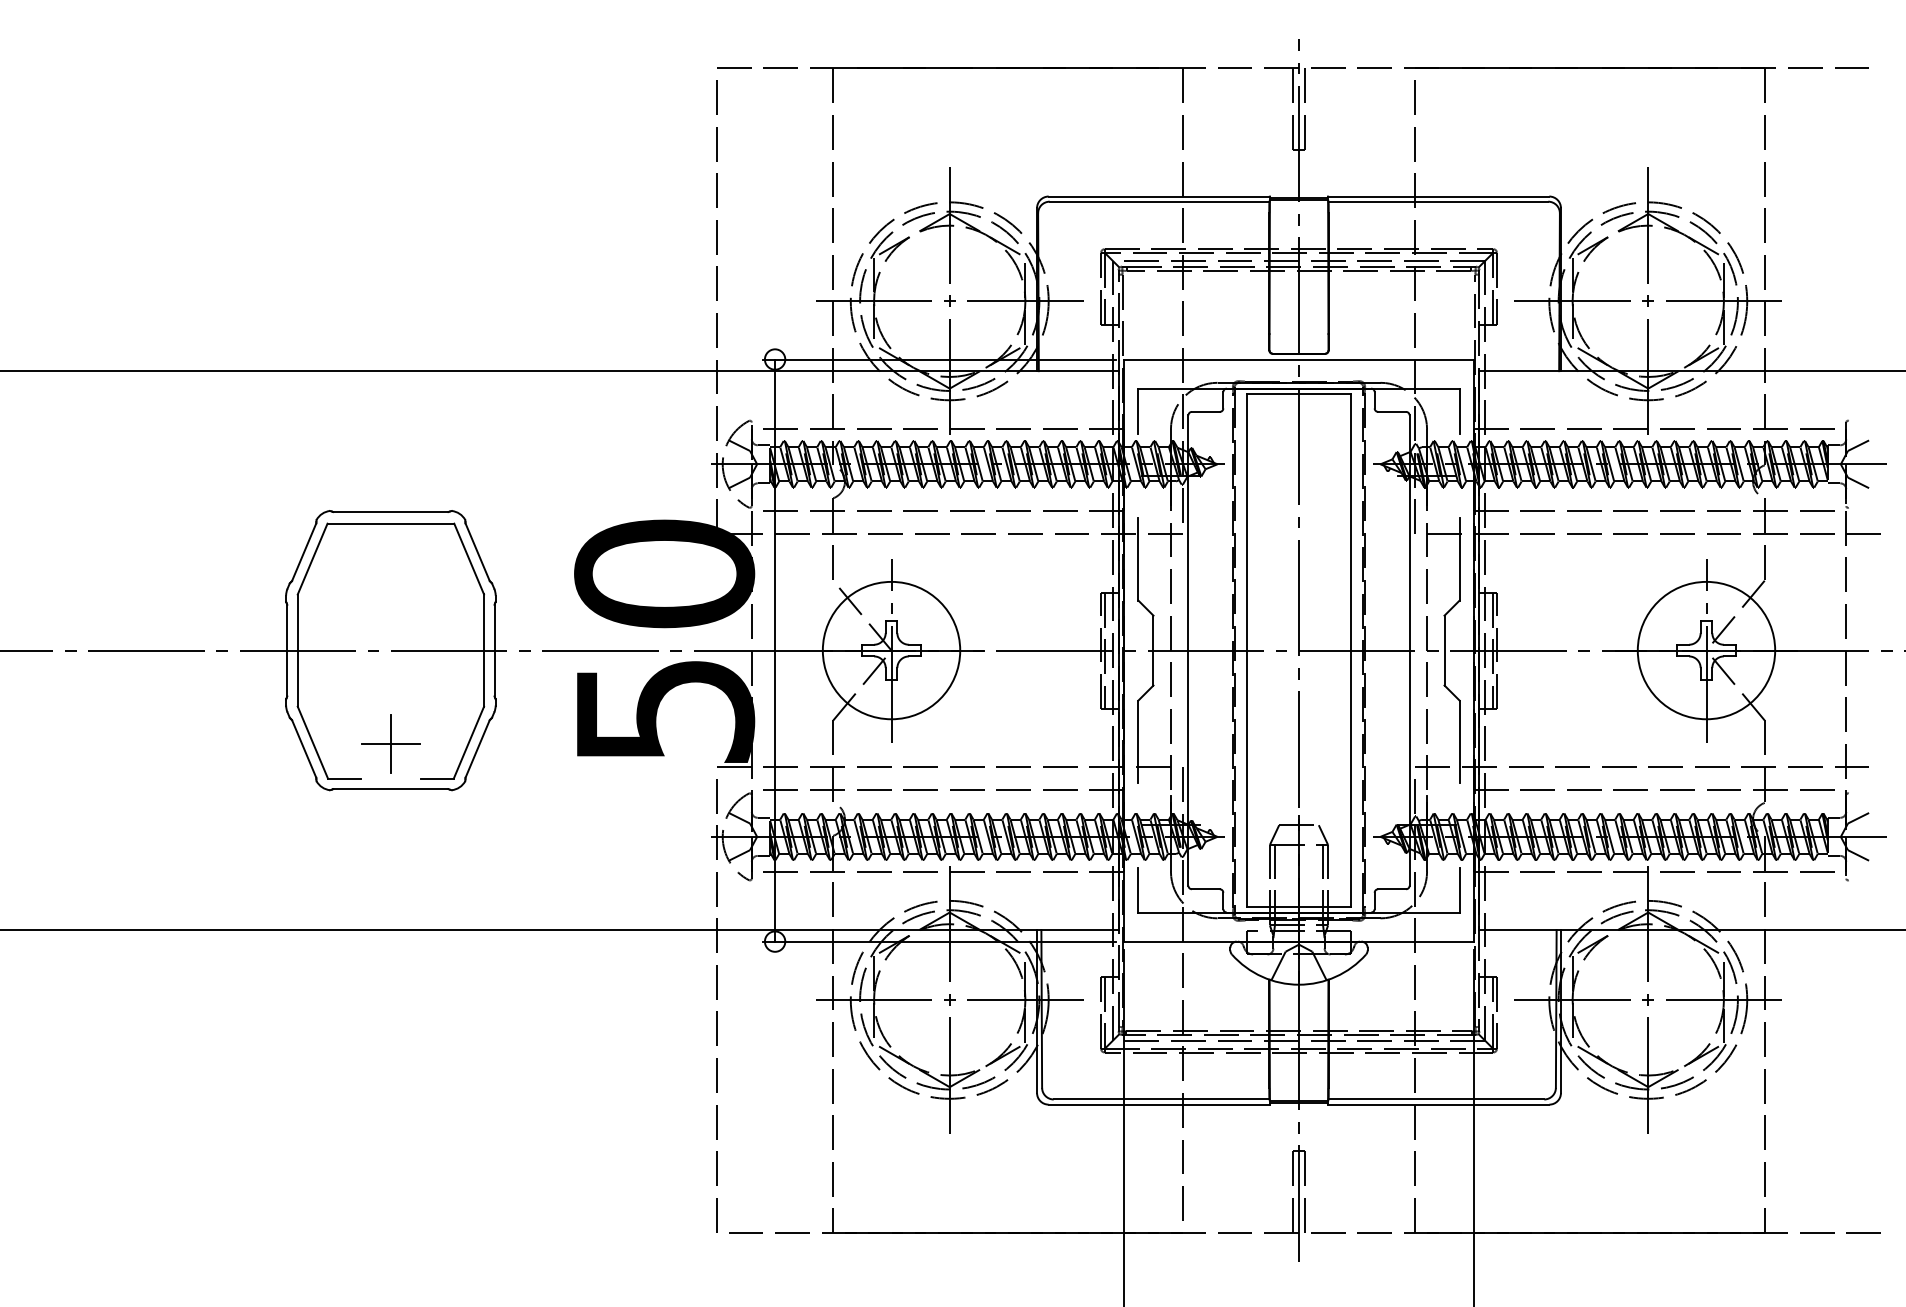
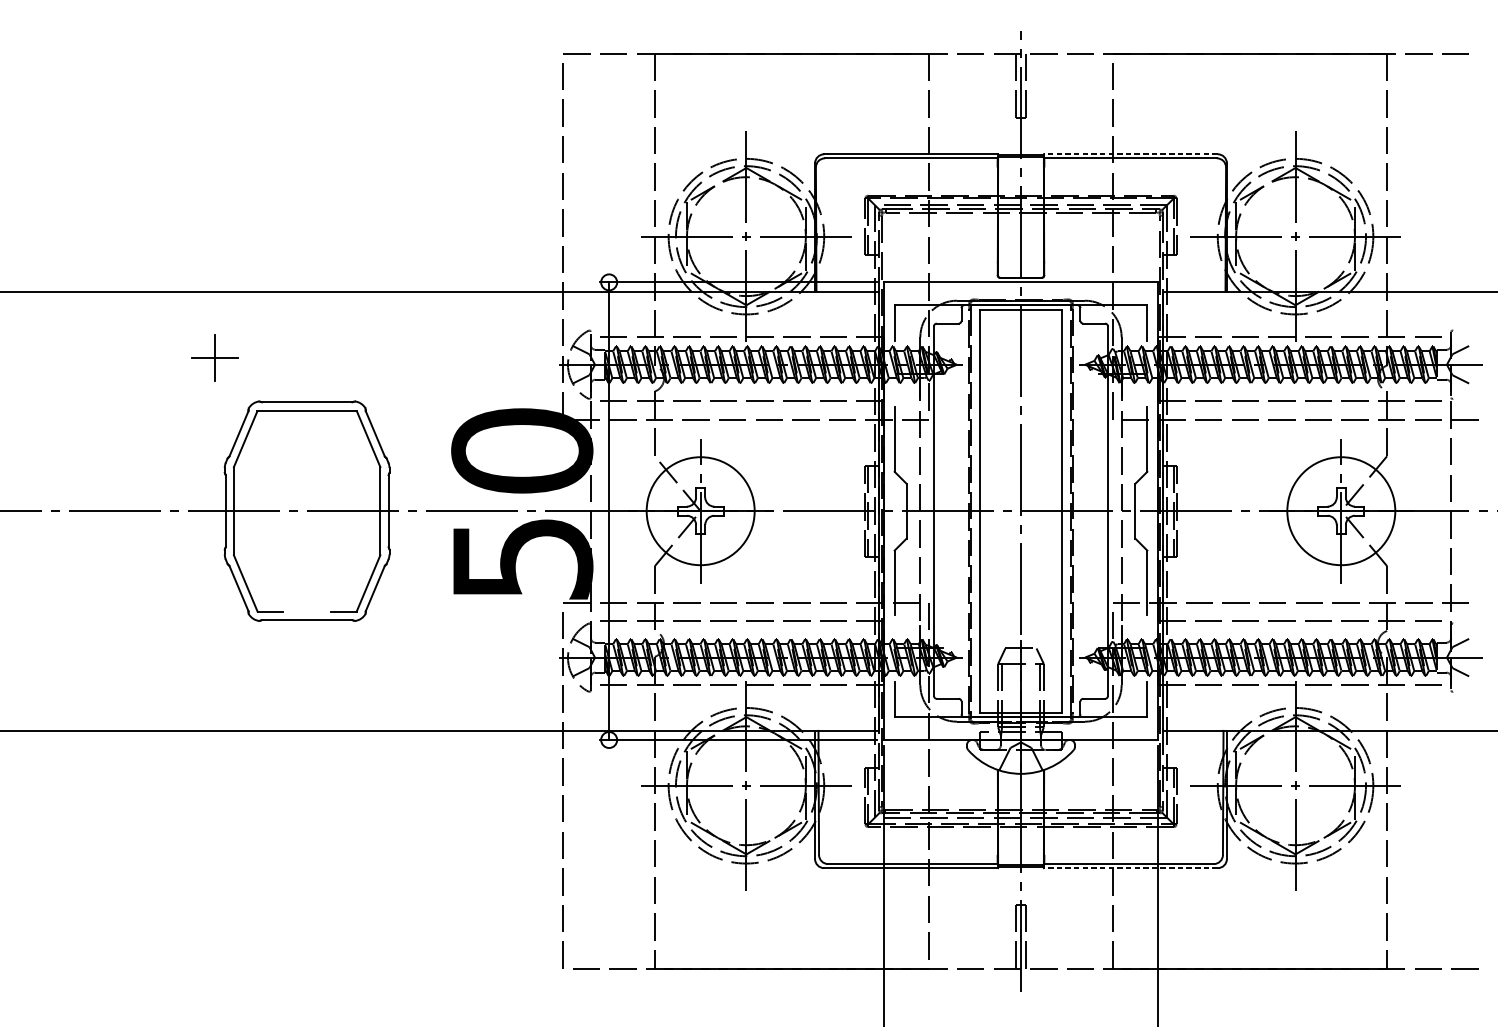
line: (1438, 196) -> (1130, 154), solid -> dashed
part: (390, 743) -> (214, 357), moved
line: (1438, 1104) -> (1130, 868), solid -> dashed

